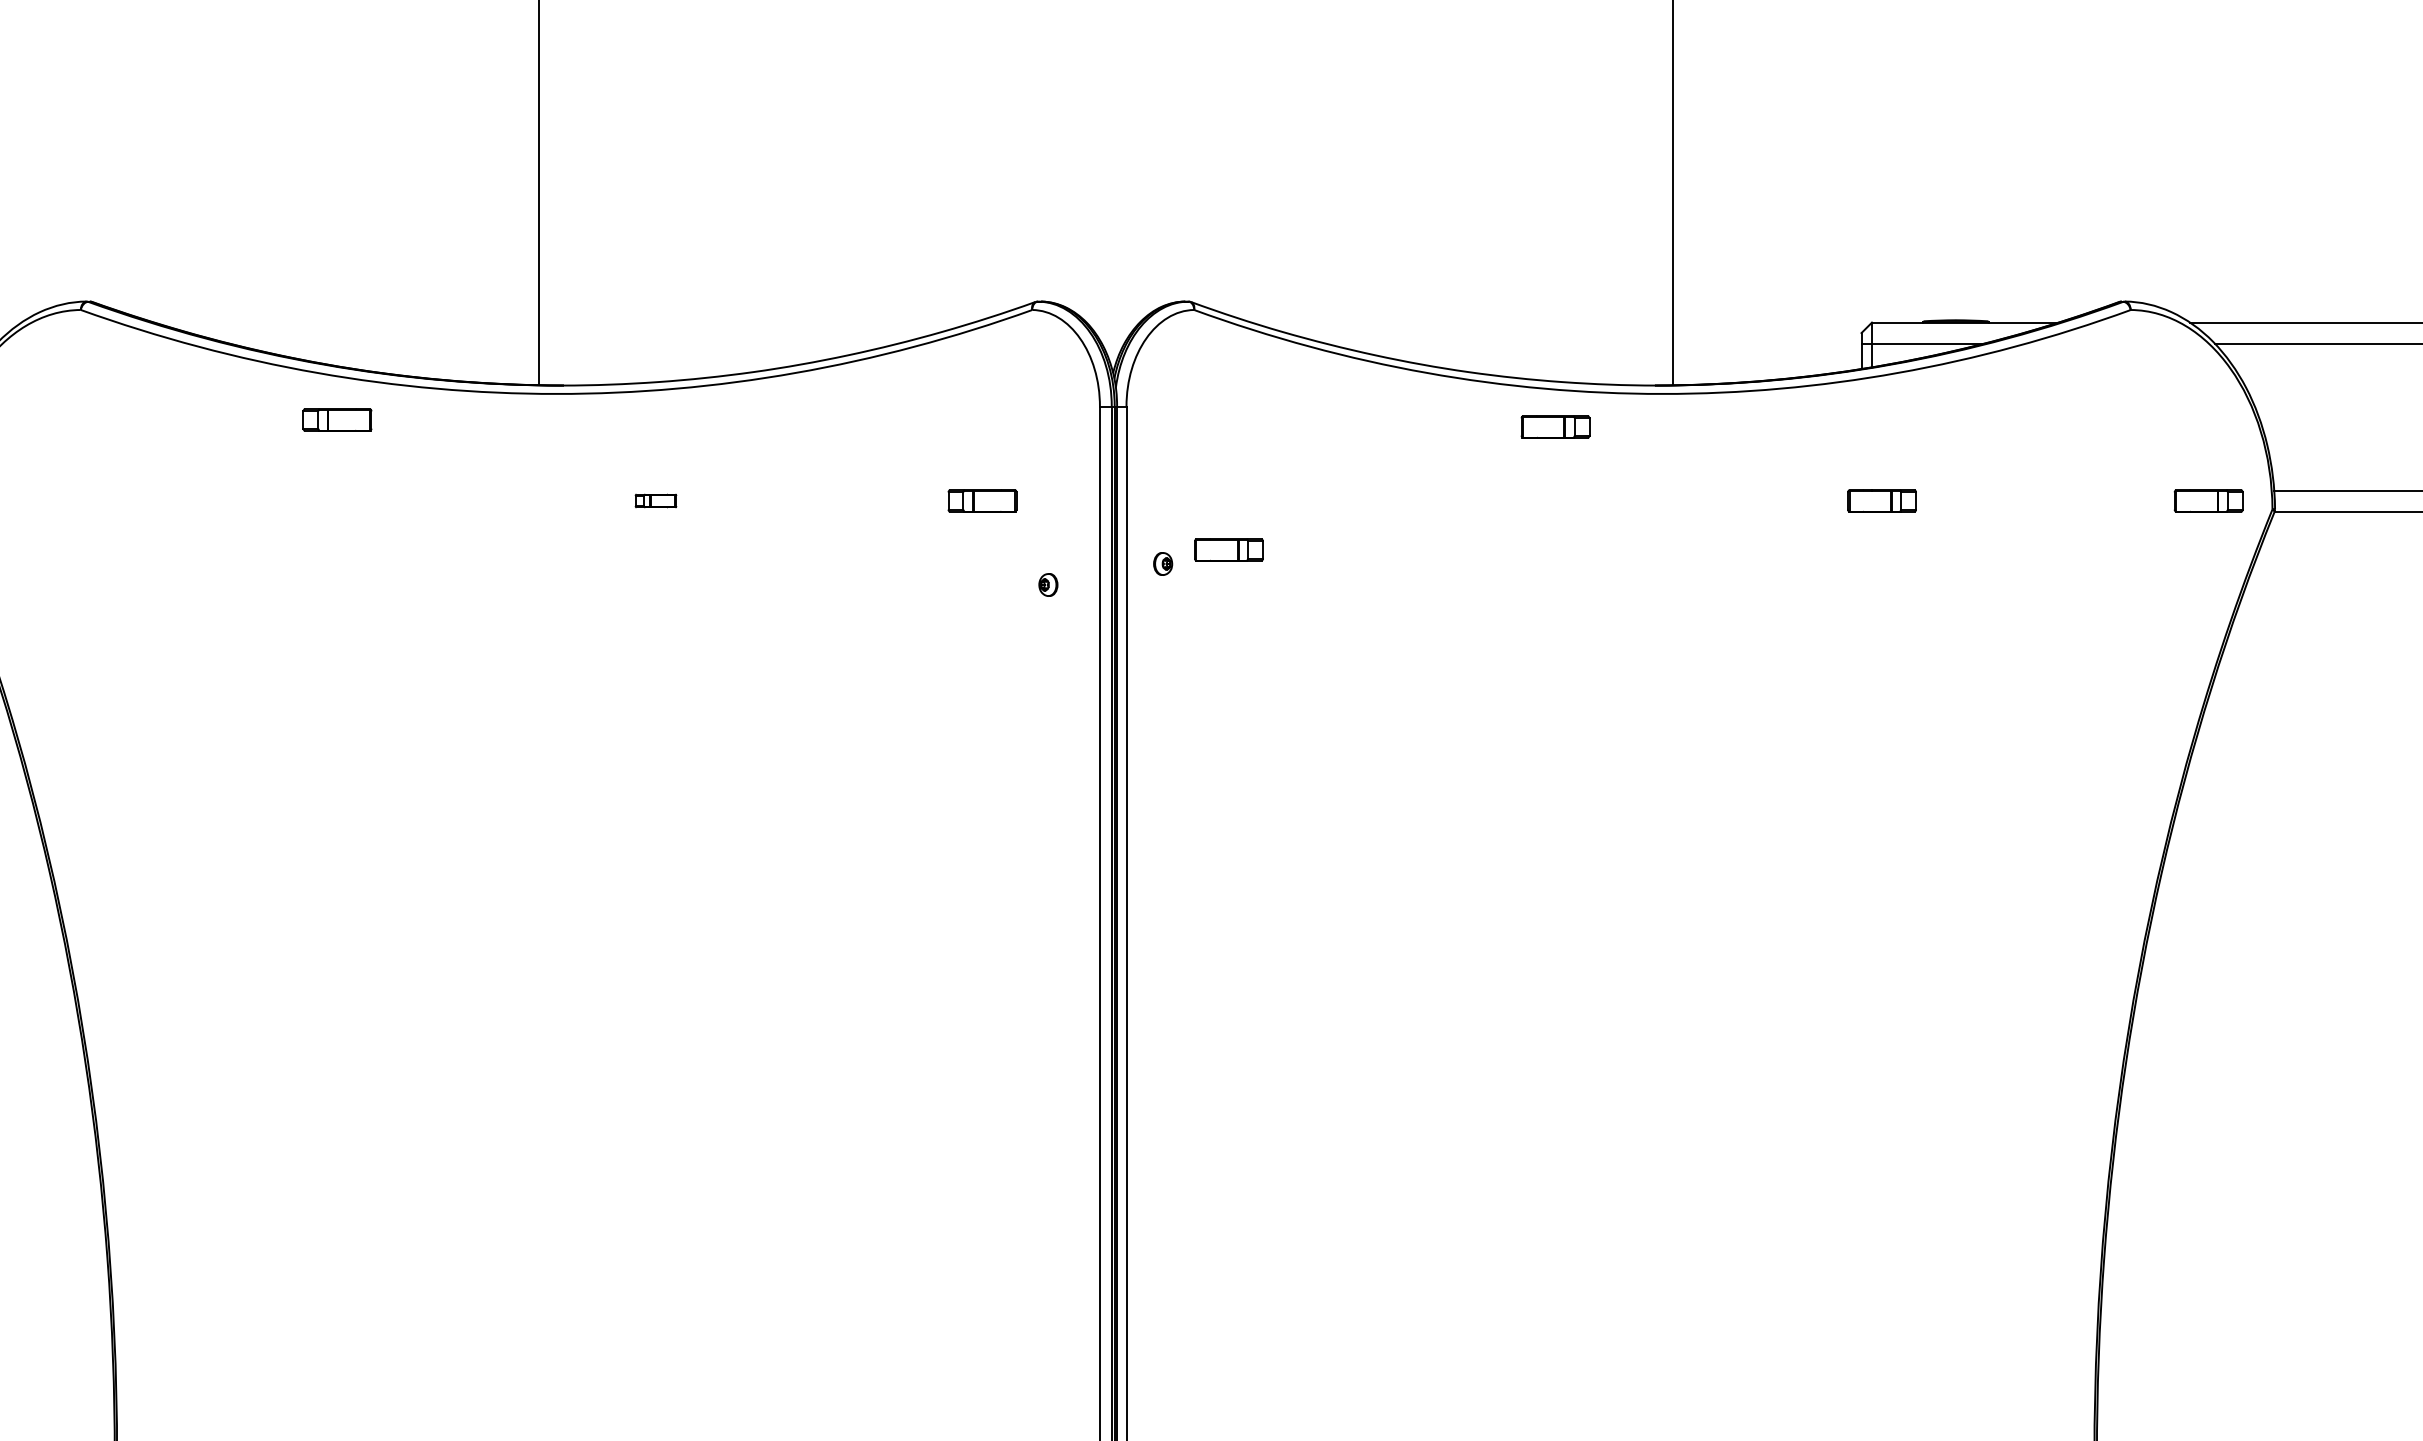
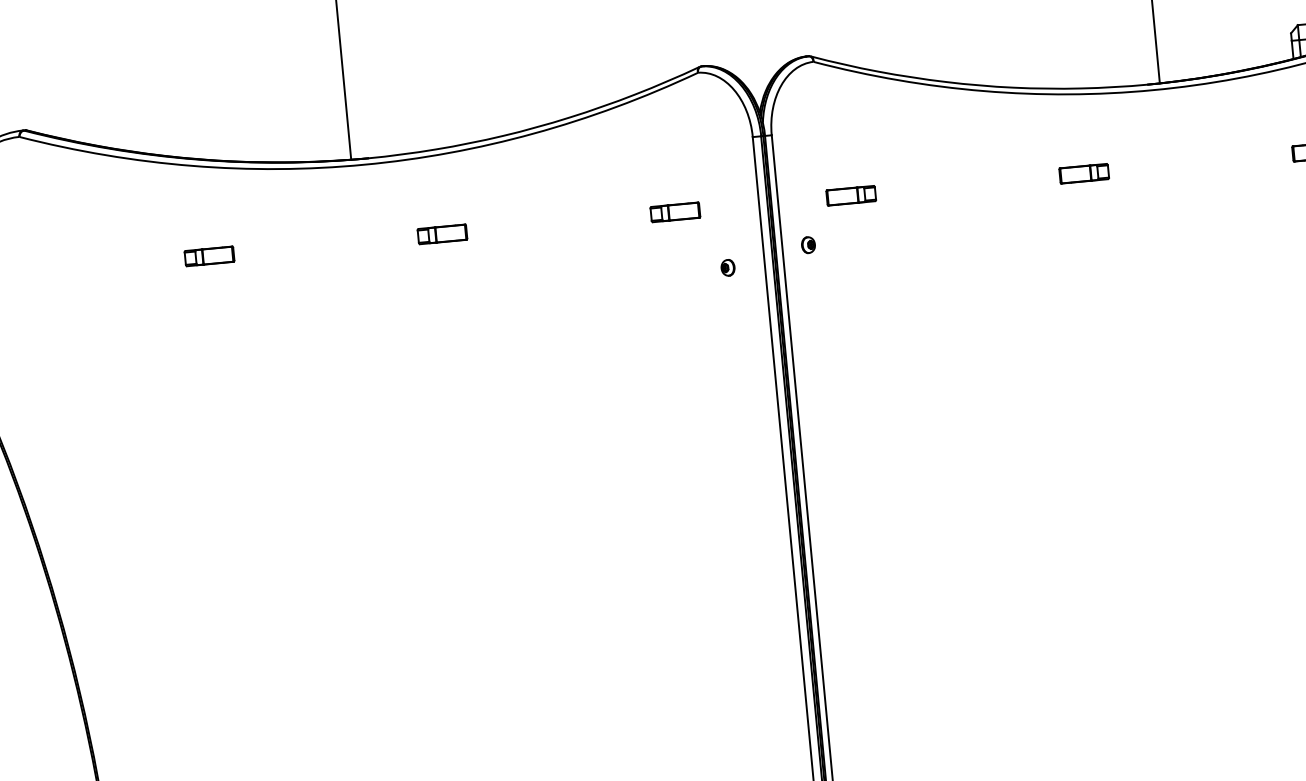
part: (337, 419) -> (209, 256), moved
part: (1555, 426) -> (1084, 173), moved
part: (655, 500) -> (442, 234), size x1.67
part: (1228, 549) -> (850, 195), moved

